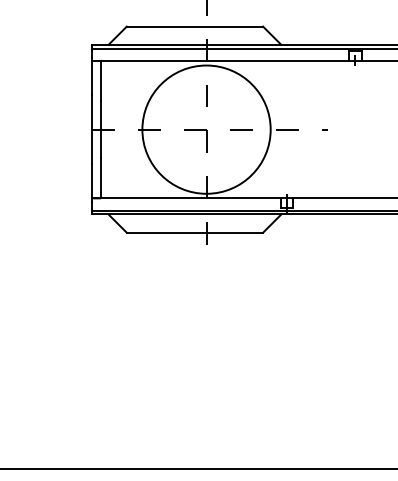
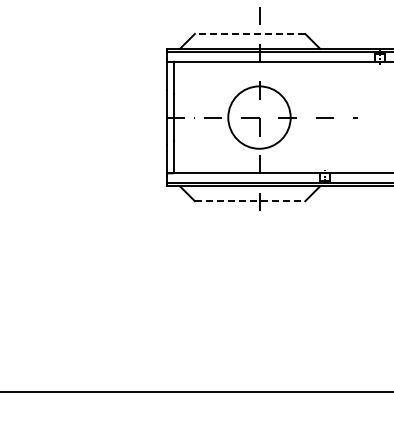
line: (194, 27) -> (249, 34), solid -> dashed
circle: (206, 129) -> (259, 117), size x0.6
line: (195, 233) -> (250, 201), solid -> dashed

